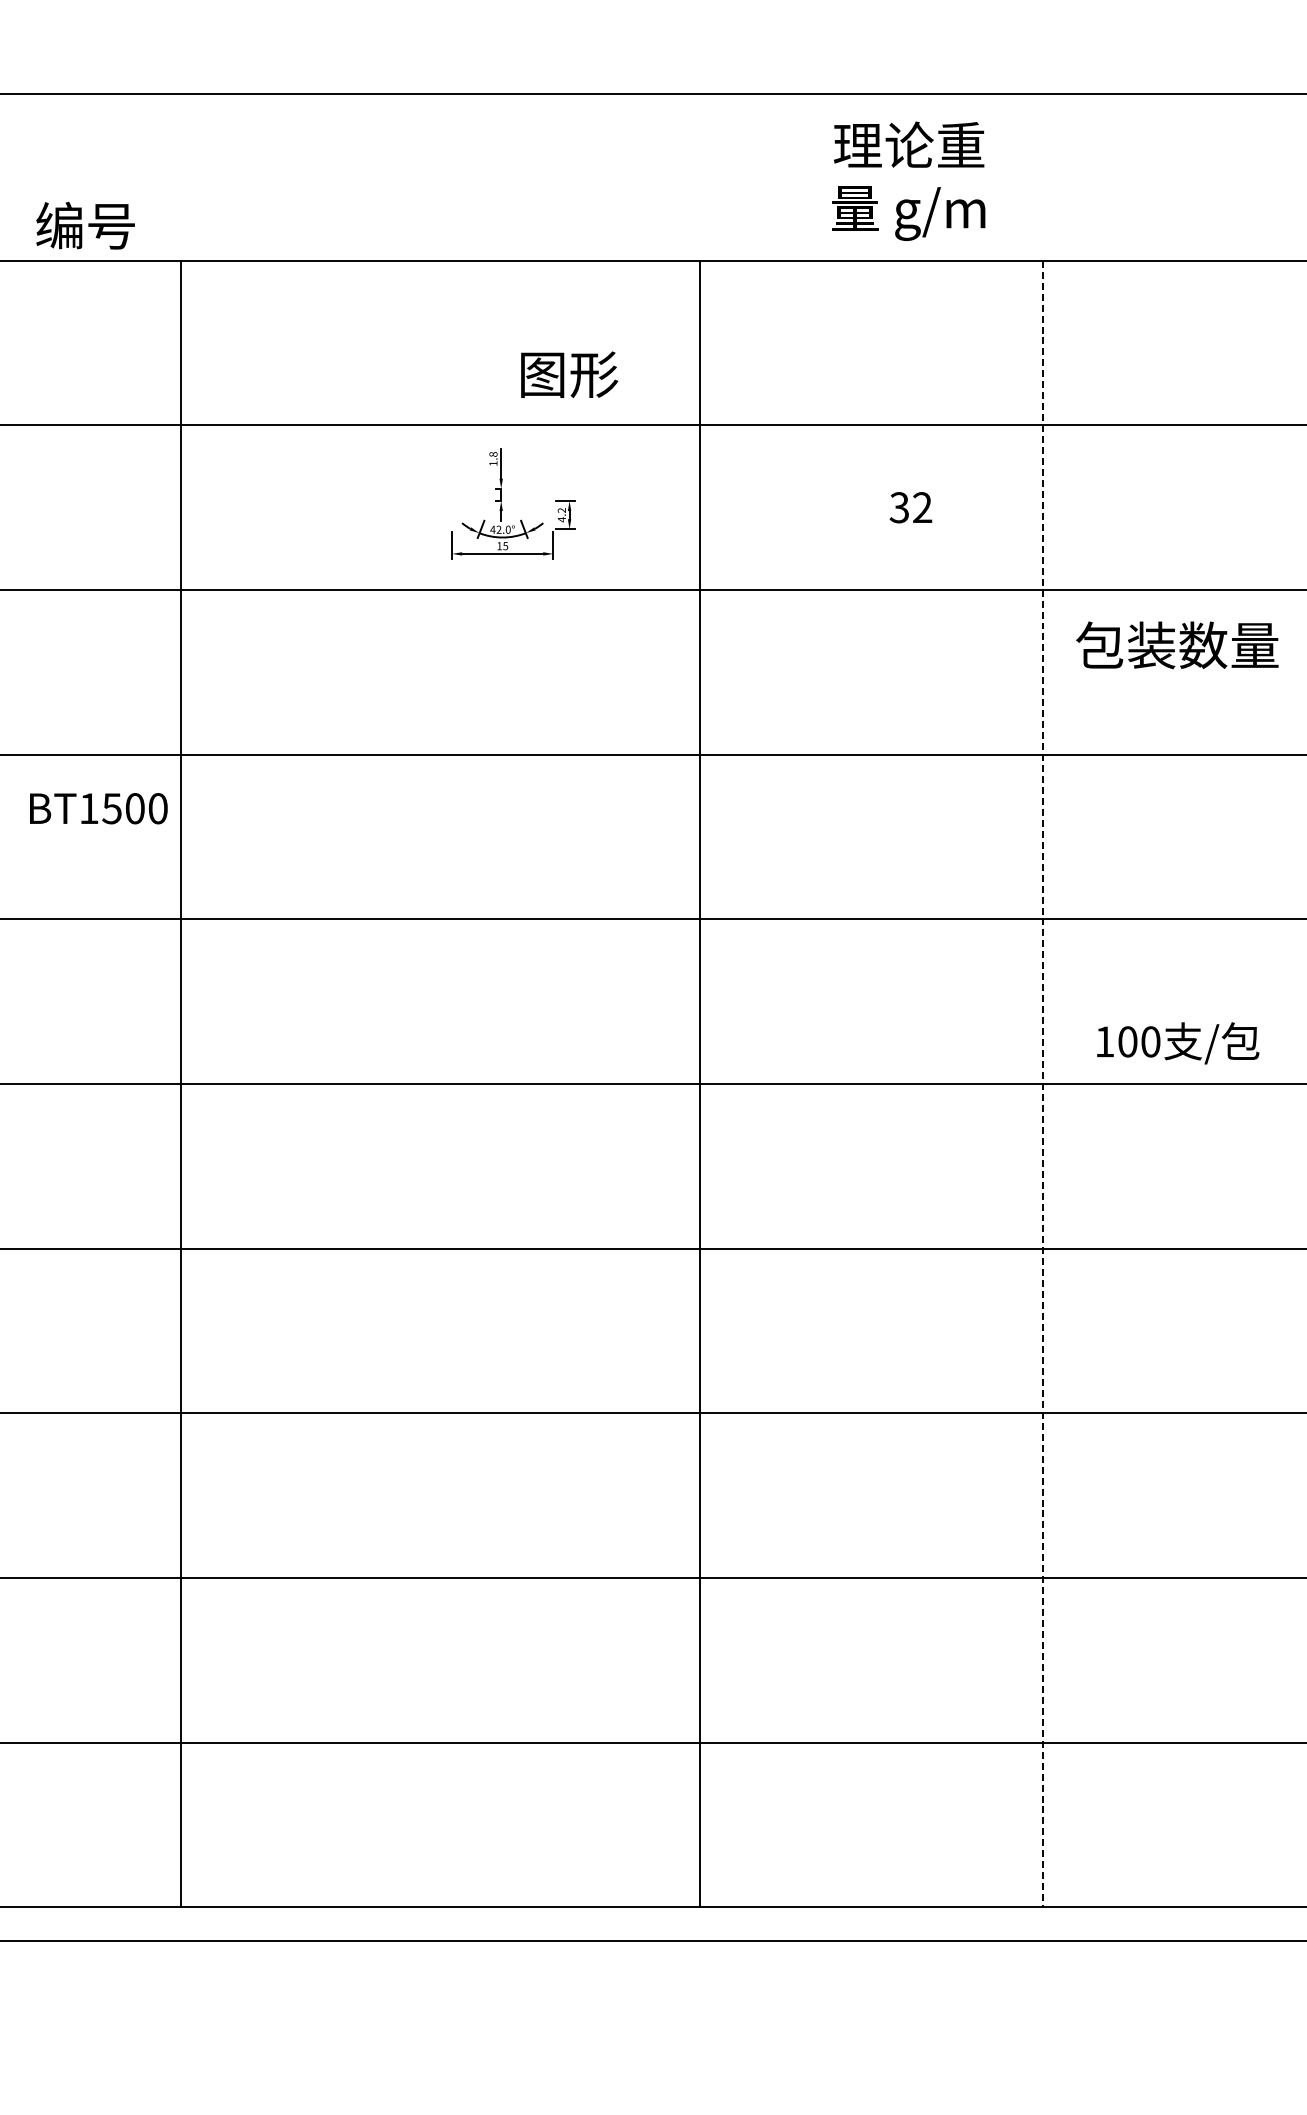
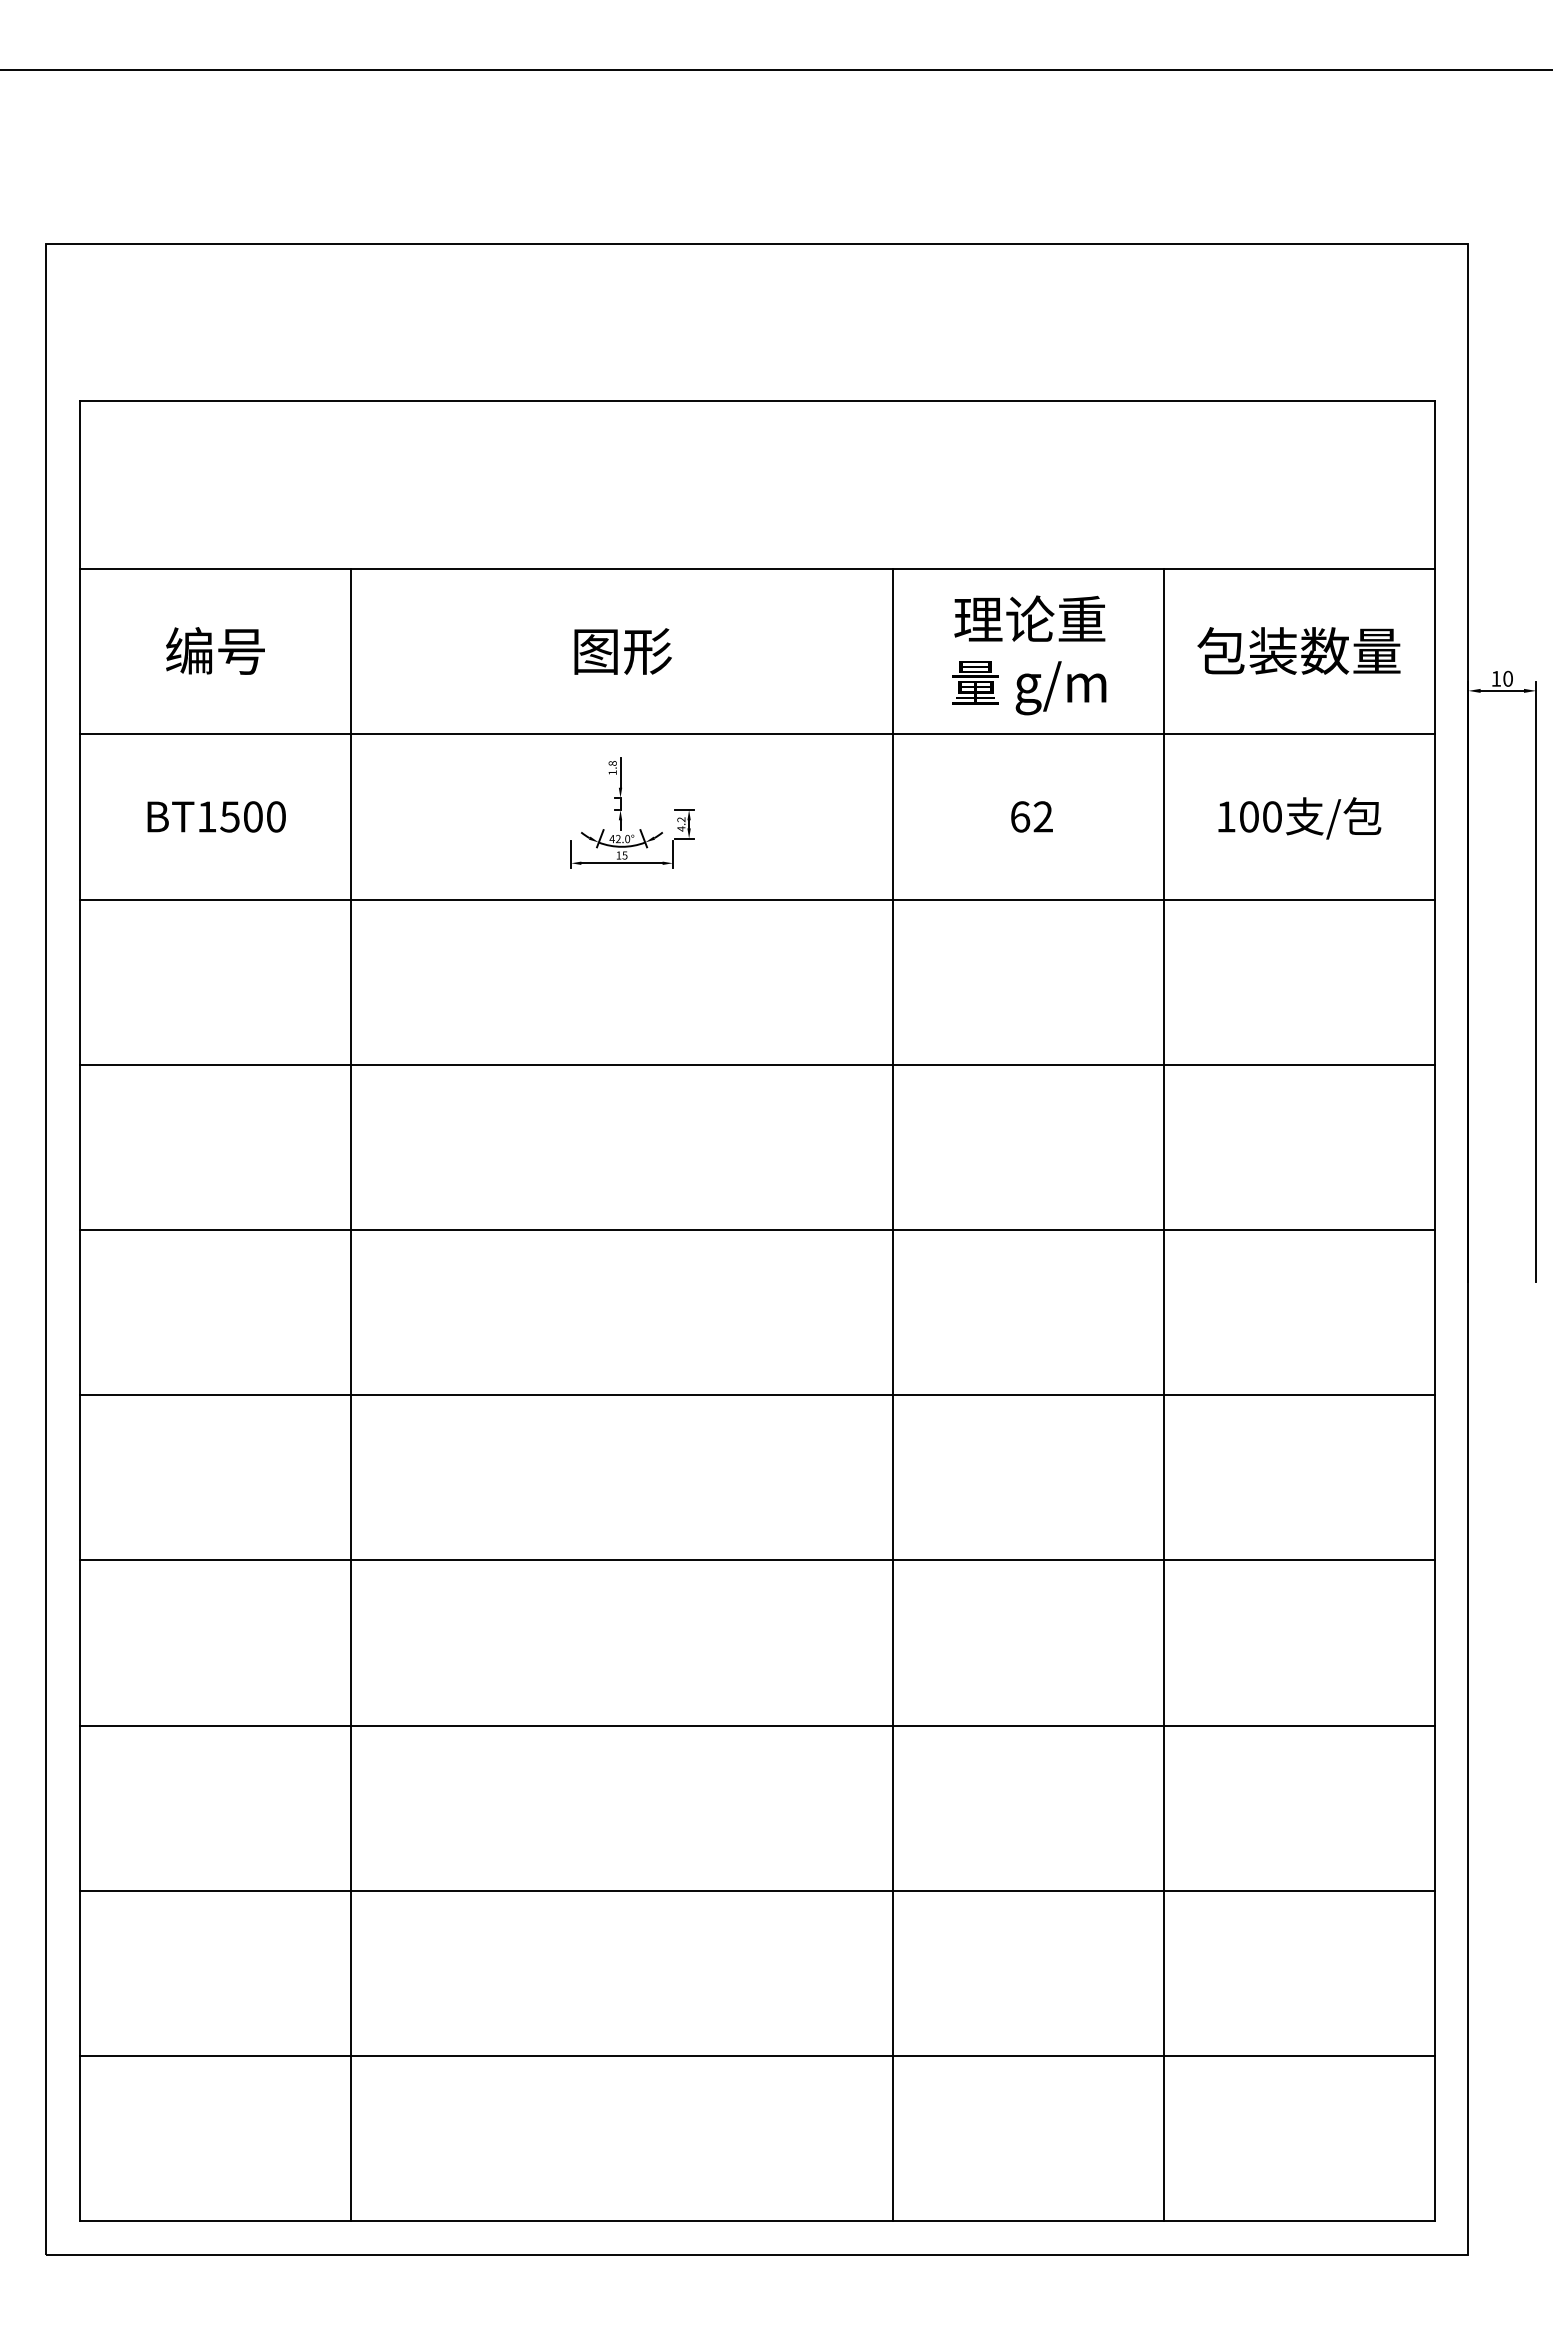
text: (908, 181) -> (1029, 655), moved
text: (85, 225) -> (215, 650), moved
text: (568, 374) -> (622, 651), moved
text: (899, 507) -> (1020, 816), 32 -> 62
text: (1176, 644) -> (1298, 650), moved
text: (98, 808) -> (216, 816), moved
text: (1177, 1043) -> (1299, 818), moved
line: (181, 1084) -> (351, 1395), moved
line: (699, 1084) -> (892, 1395), moved
line: (1042, 1084) -> (1163, 1395), dashed -> solid

